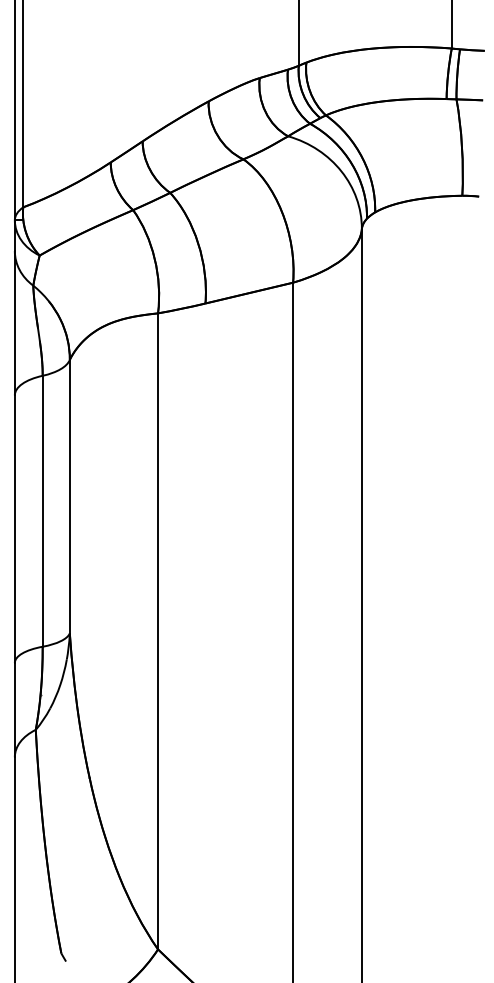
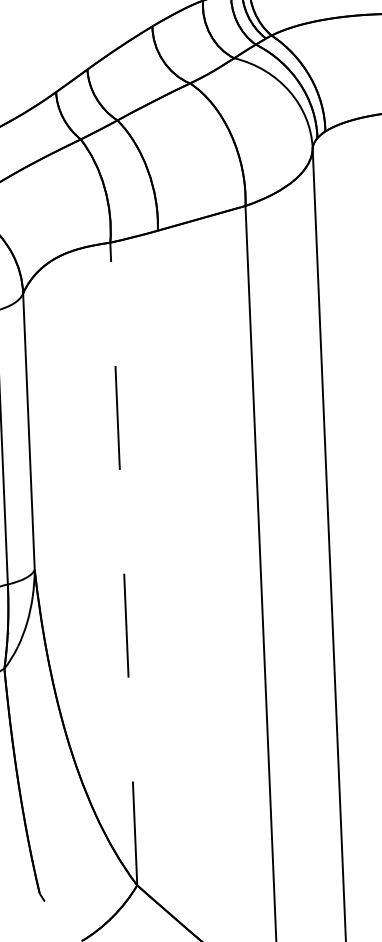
line: (158, 630) -> (124, 563), solid -> dashed

